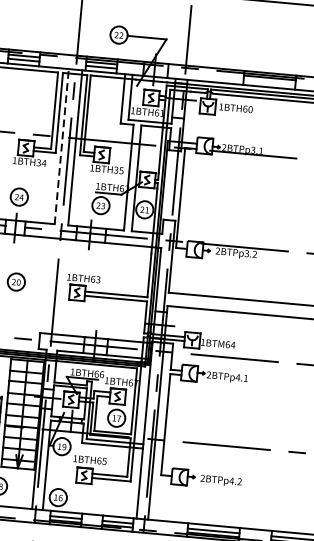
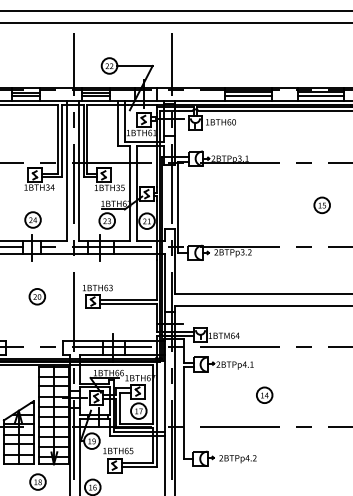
line: (269, 82) -> (248, 96), added
line: (62, 146) -> (67, 170), dashed -> solid
part: (256, 412) -> (264, 394), added

